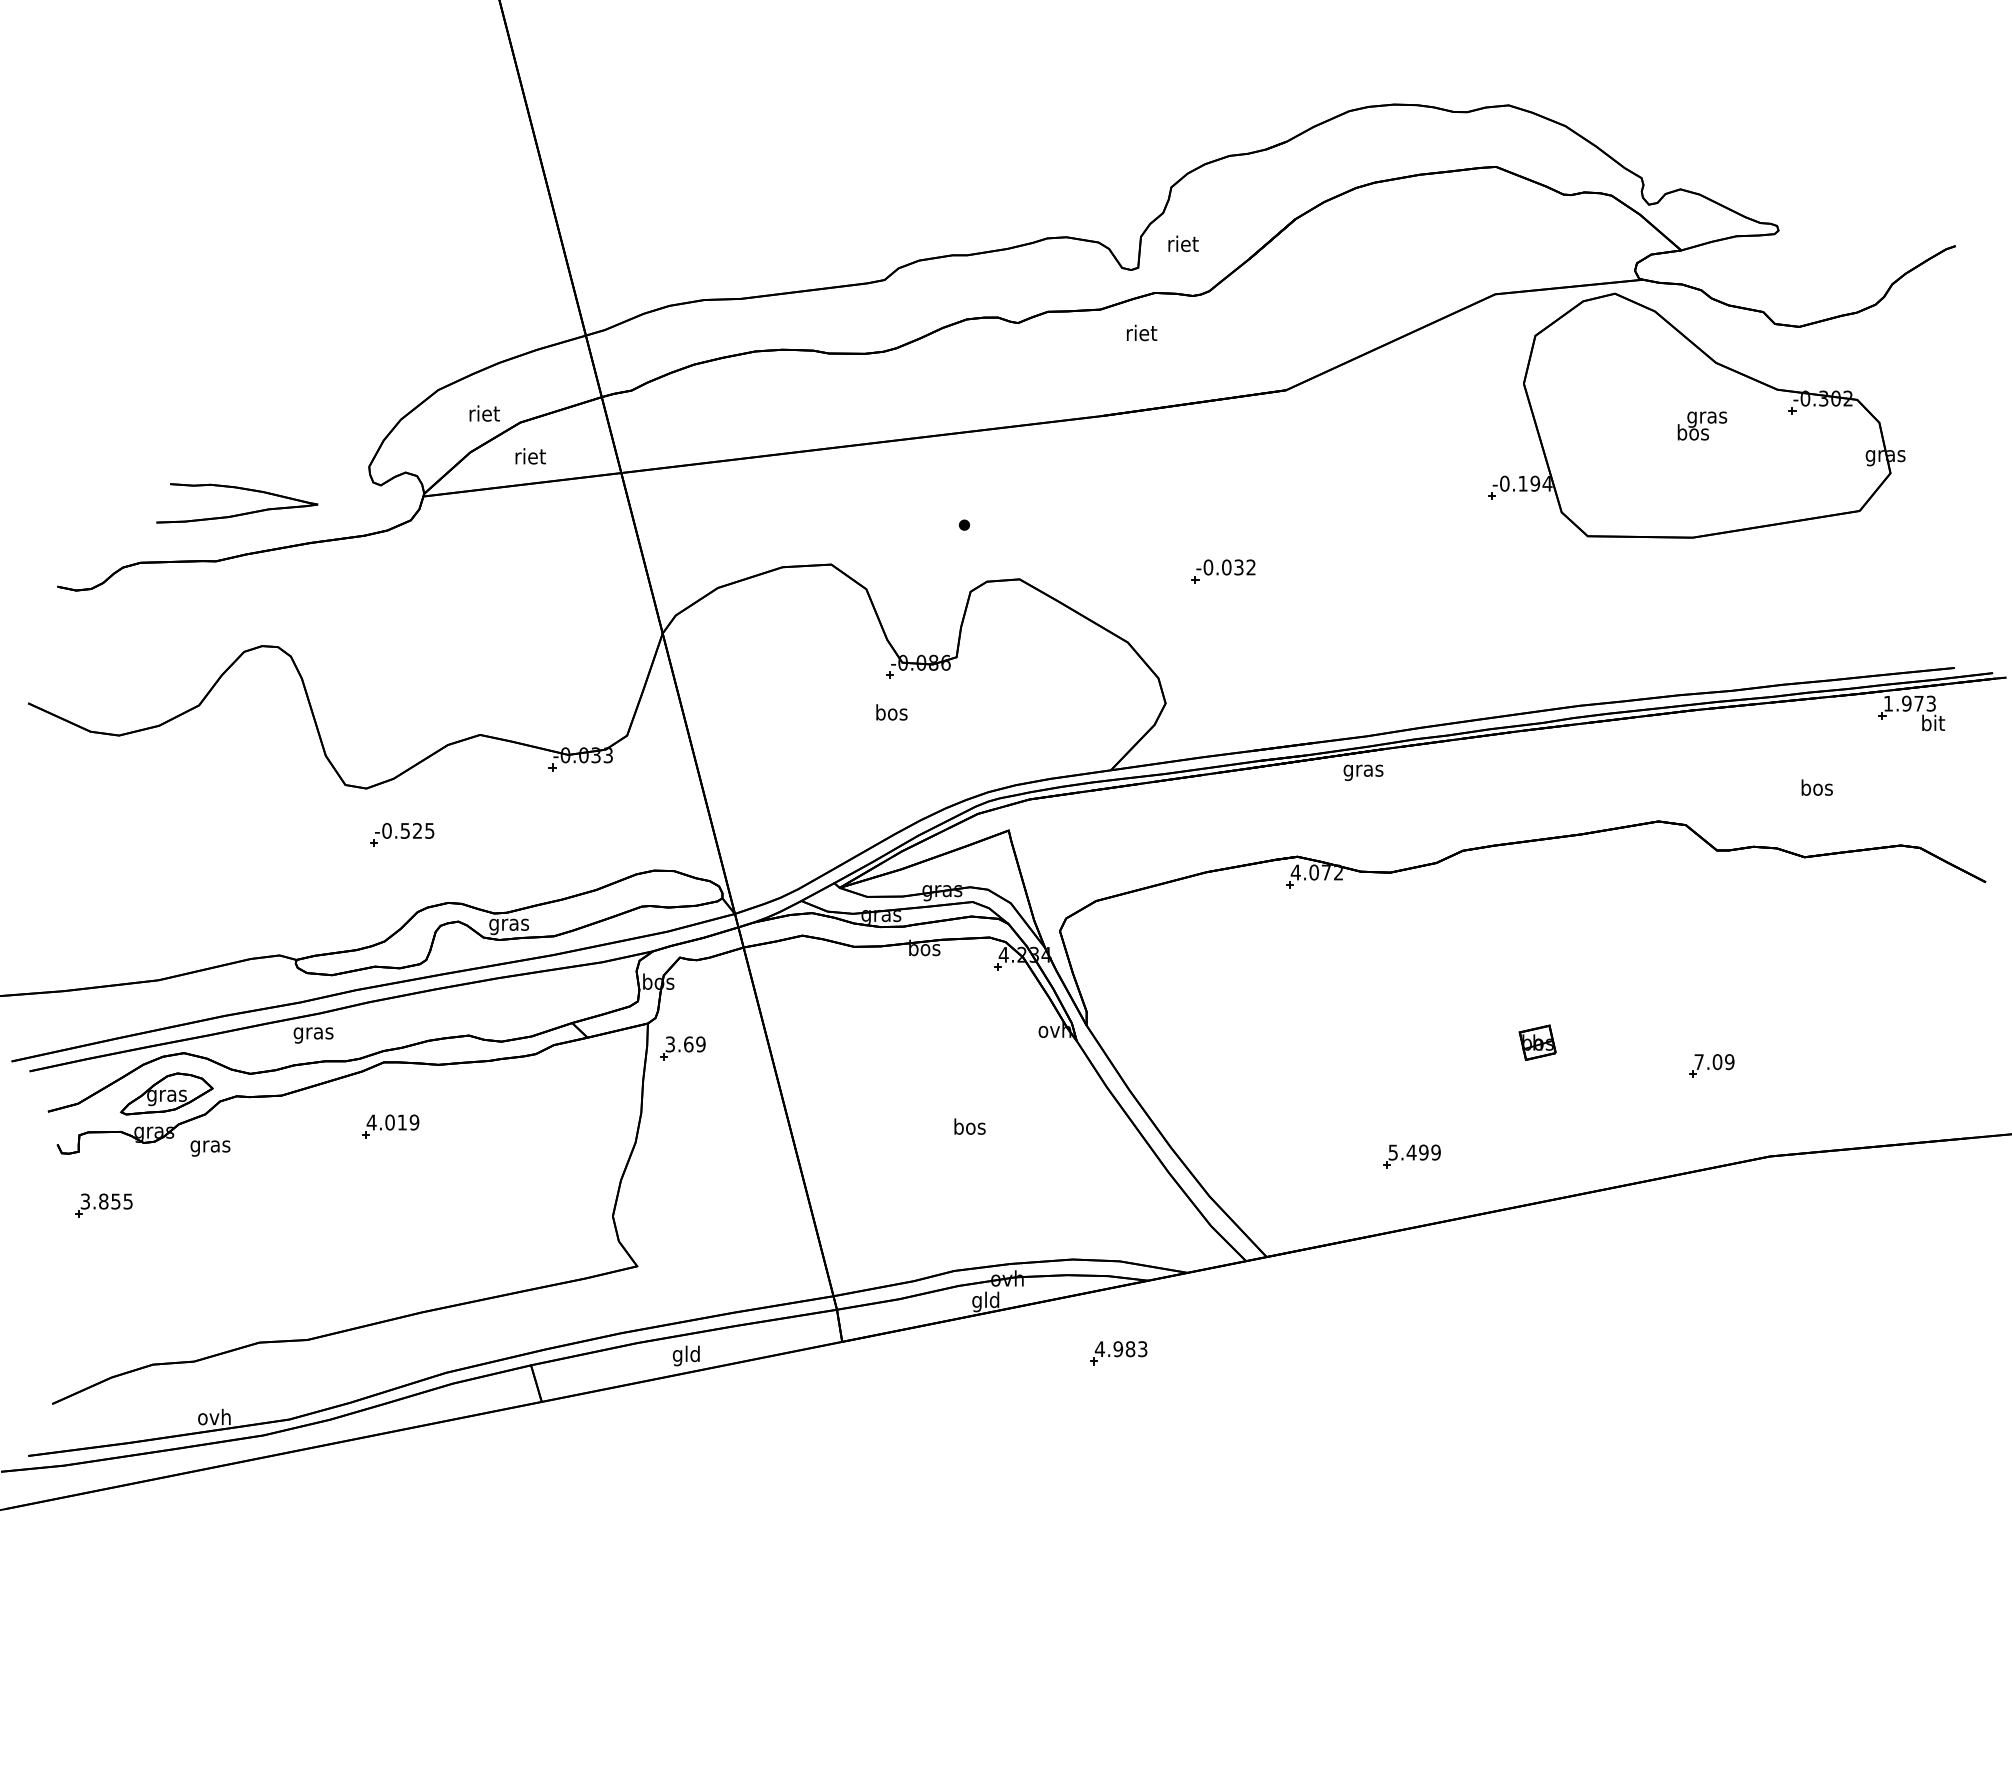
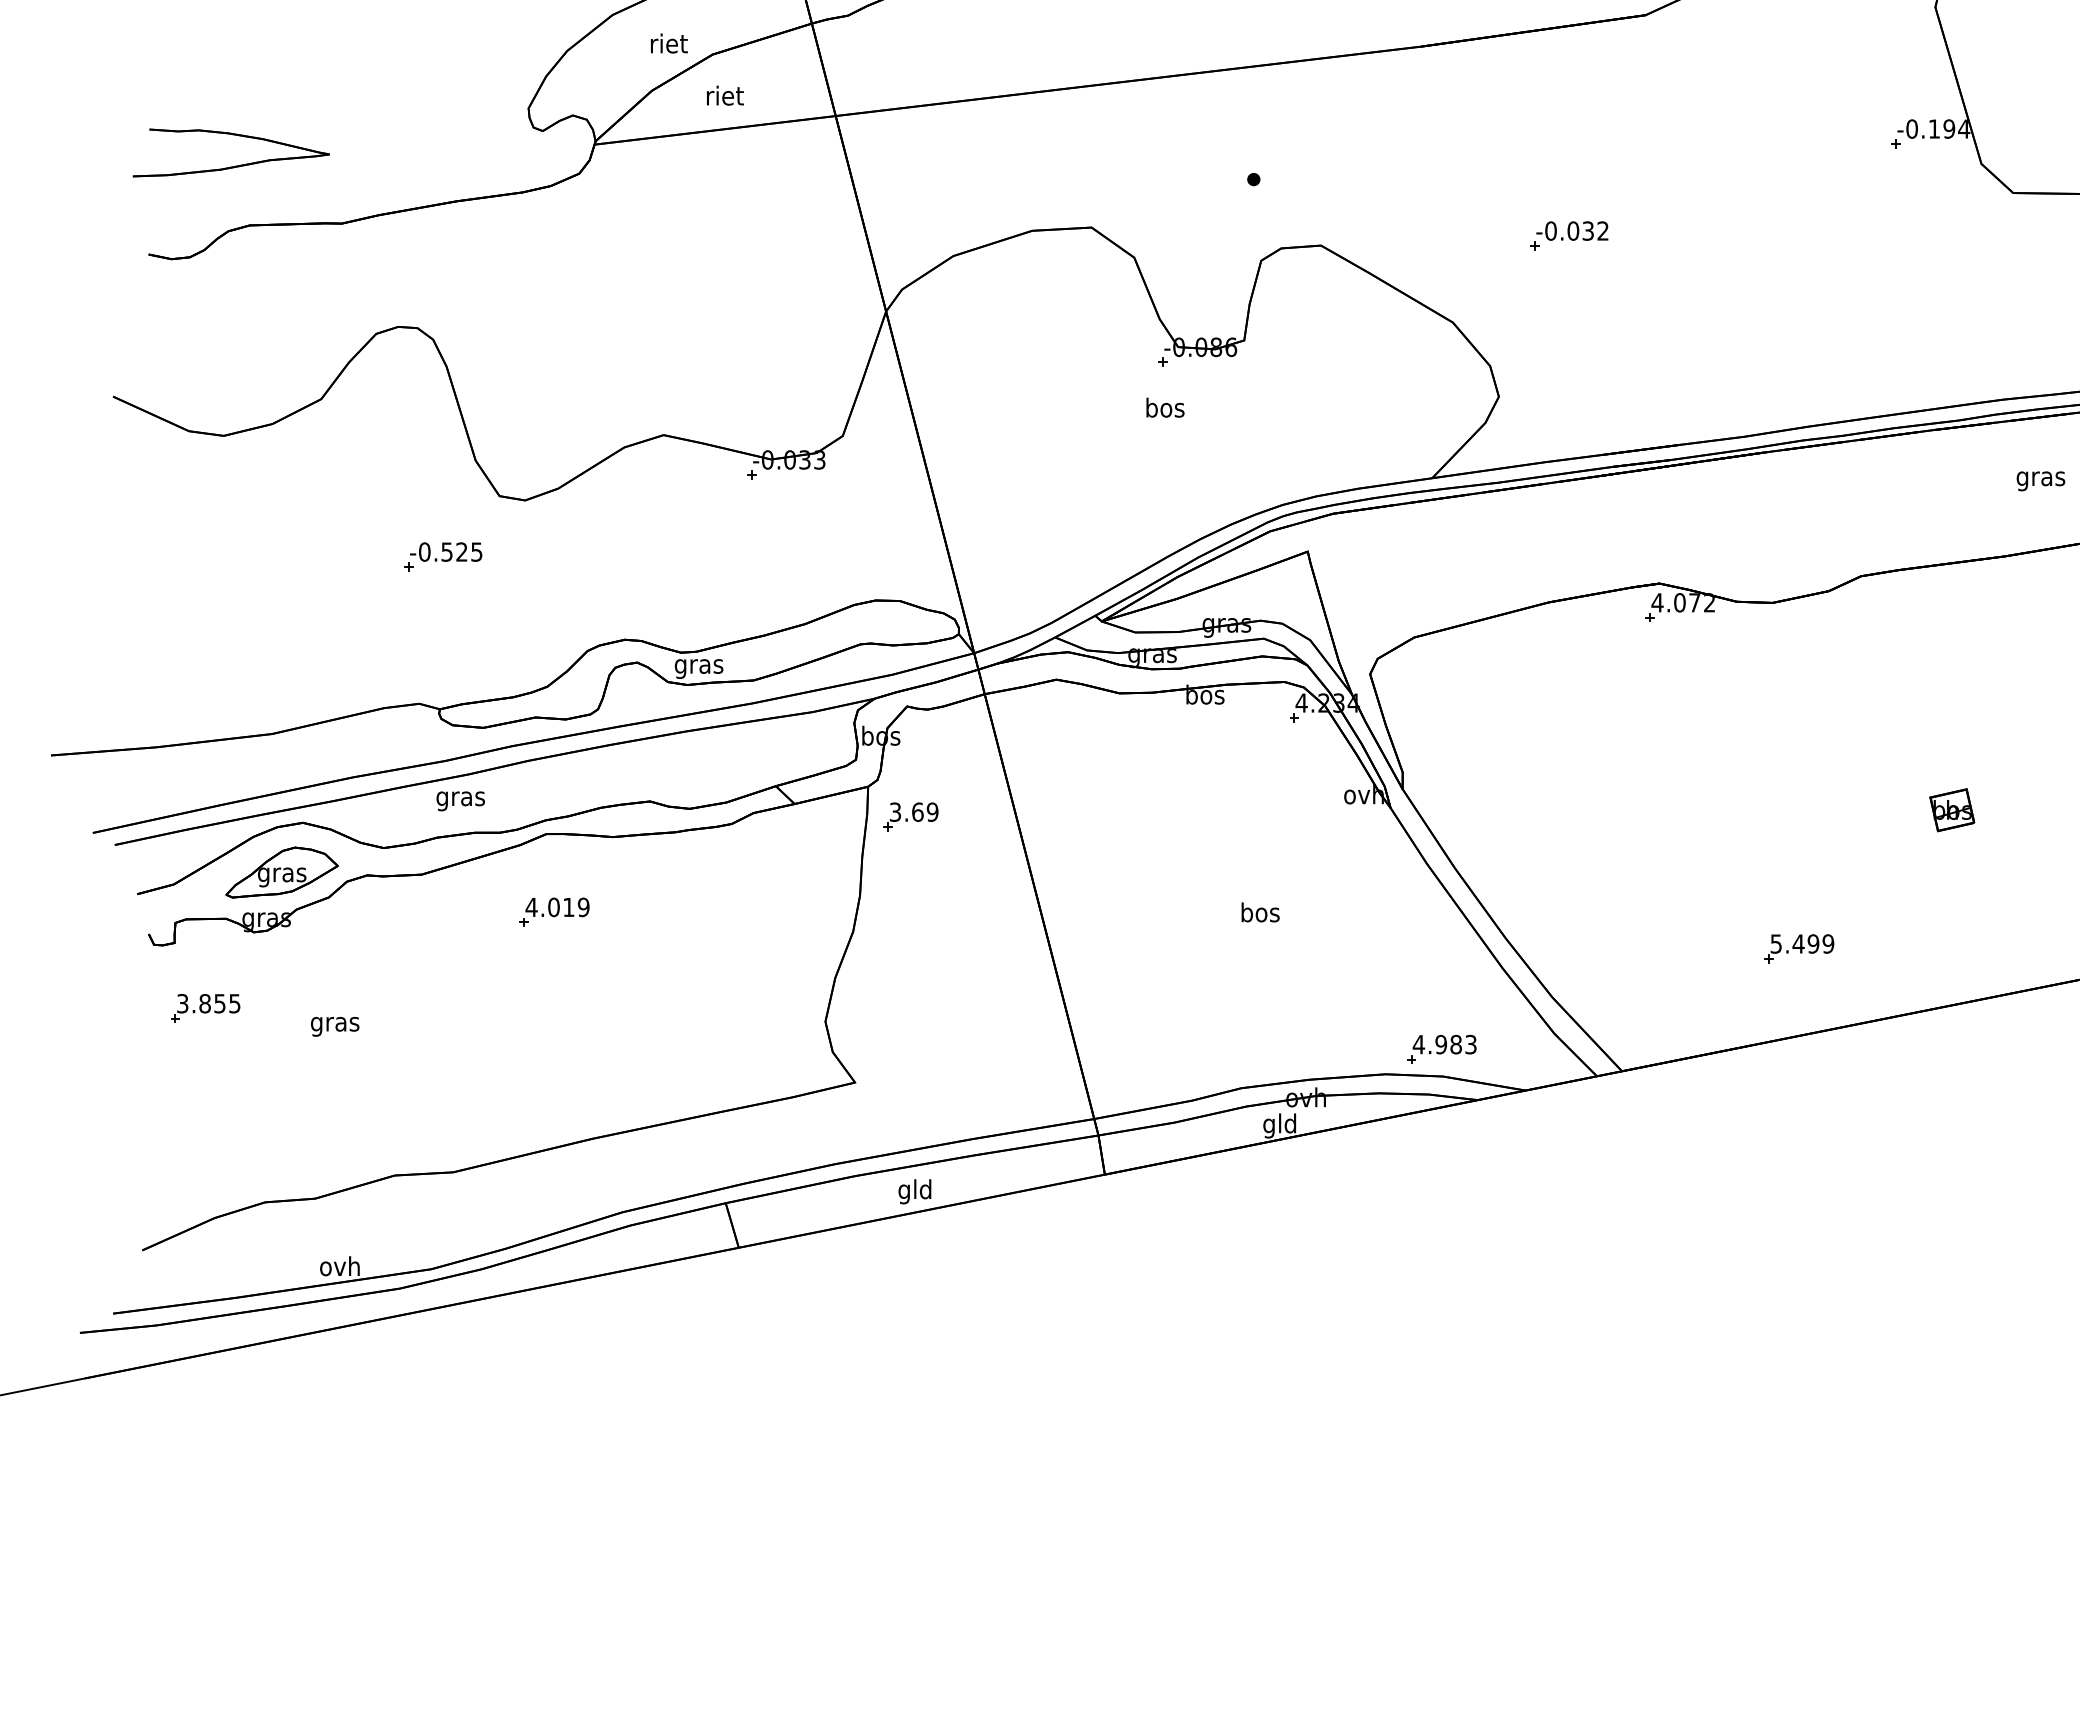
part: (240, 513) -> (235, 165), moved
text: (1363, 772) -> (2040, 480), moved
part: (402, 834) -> (443, 556), moved
text: (210, 1148) -> (335, 1026), moved
part: (1118, 1353) -> (1441, 1049), moved

